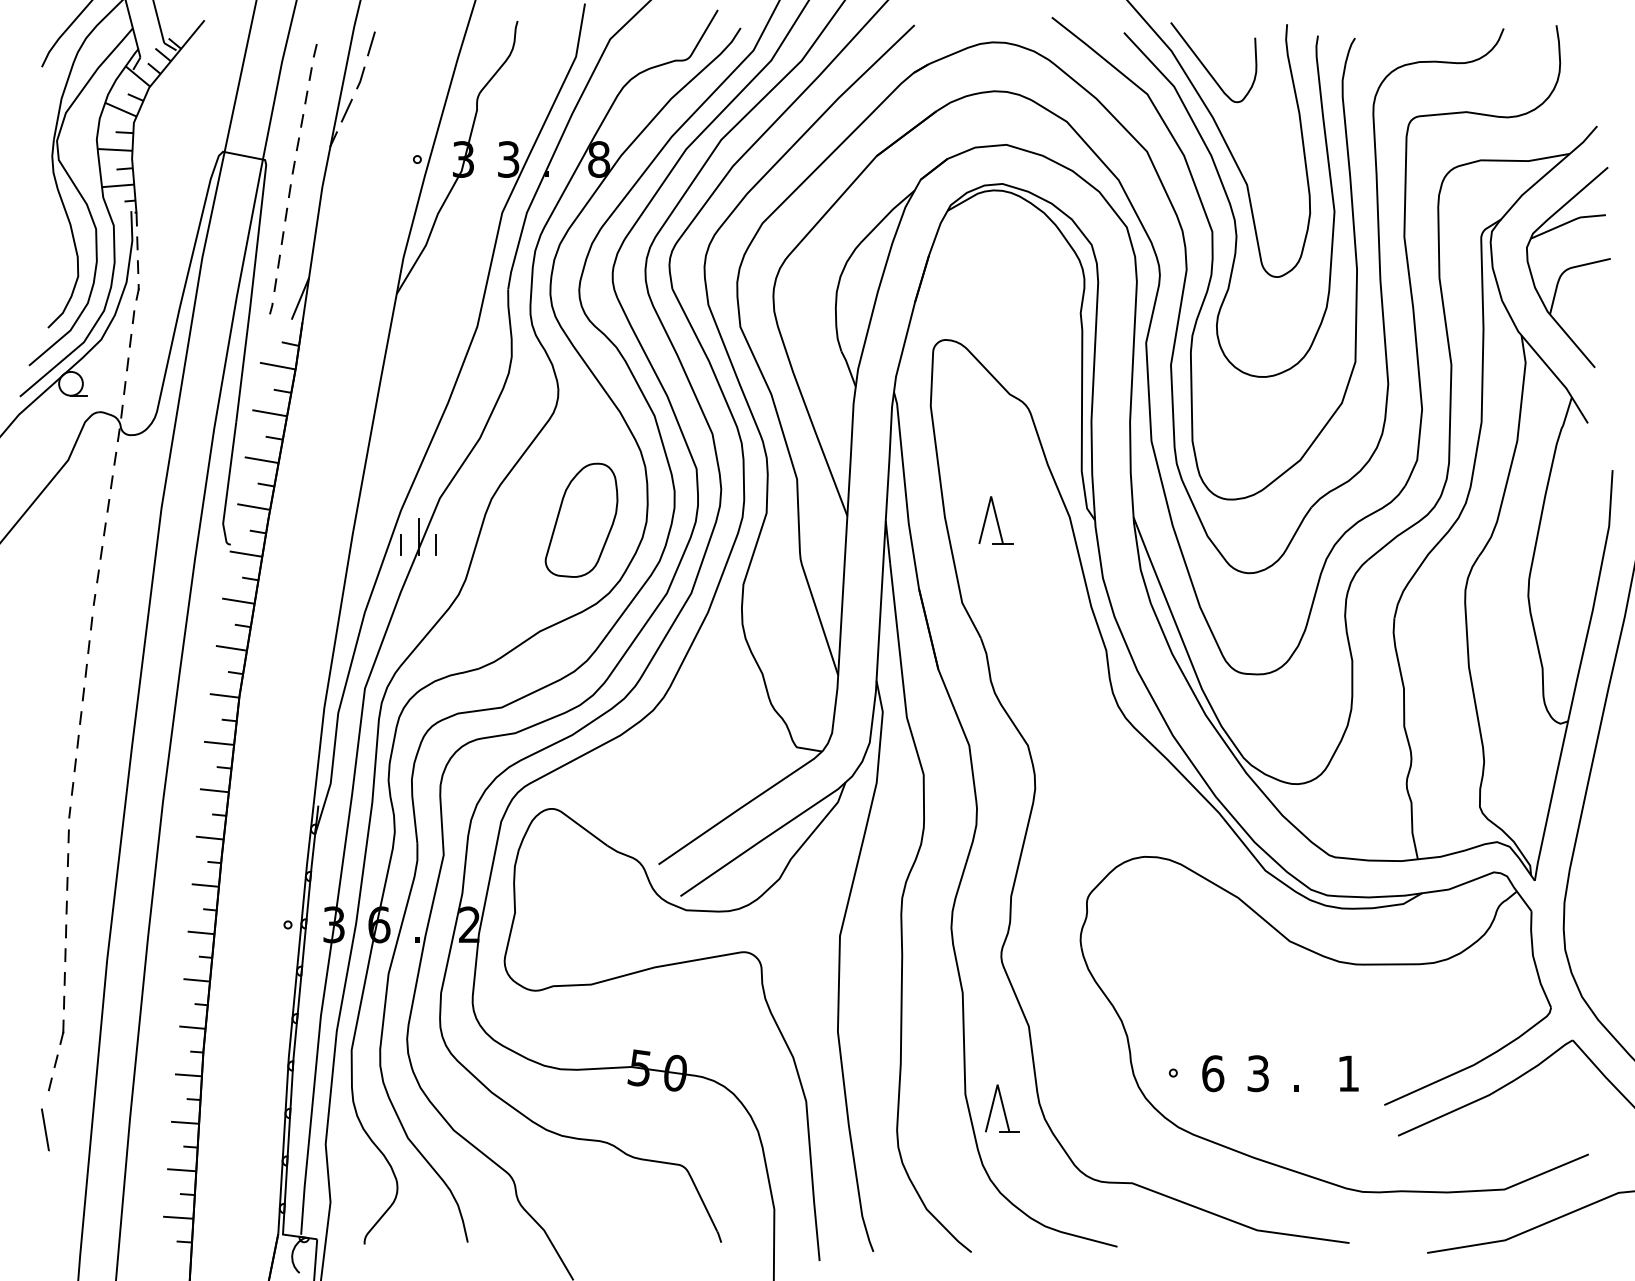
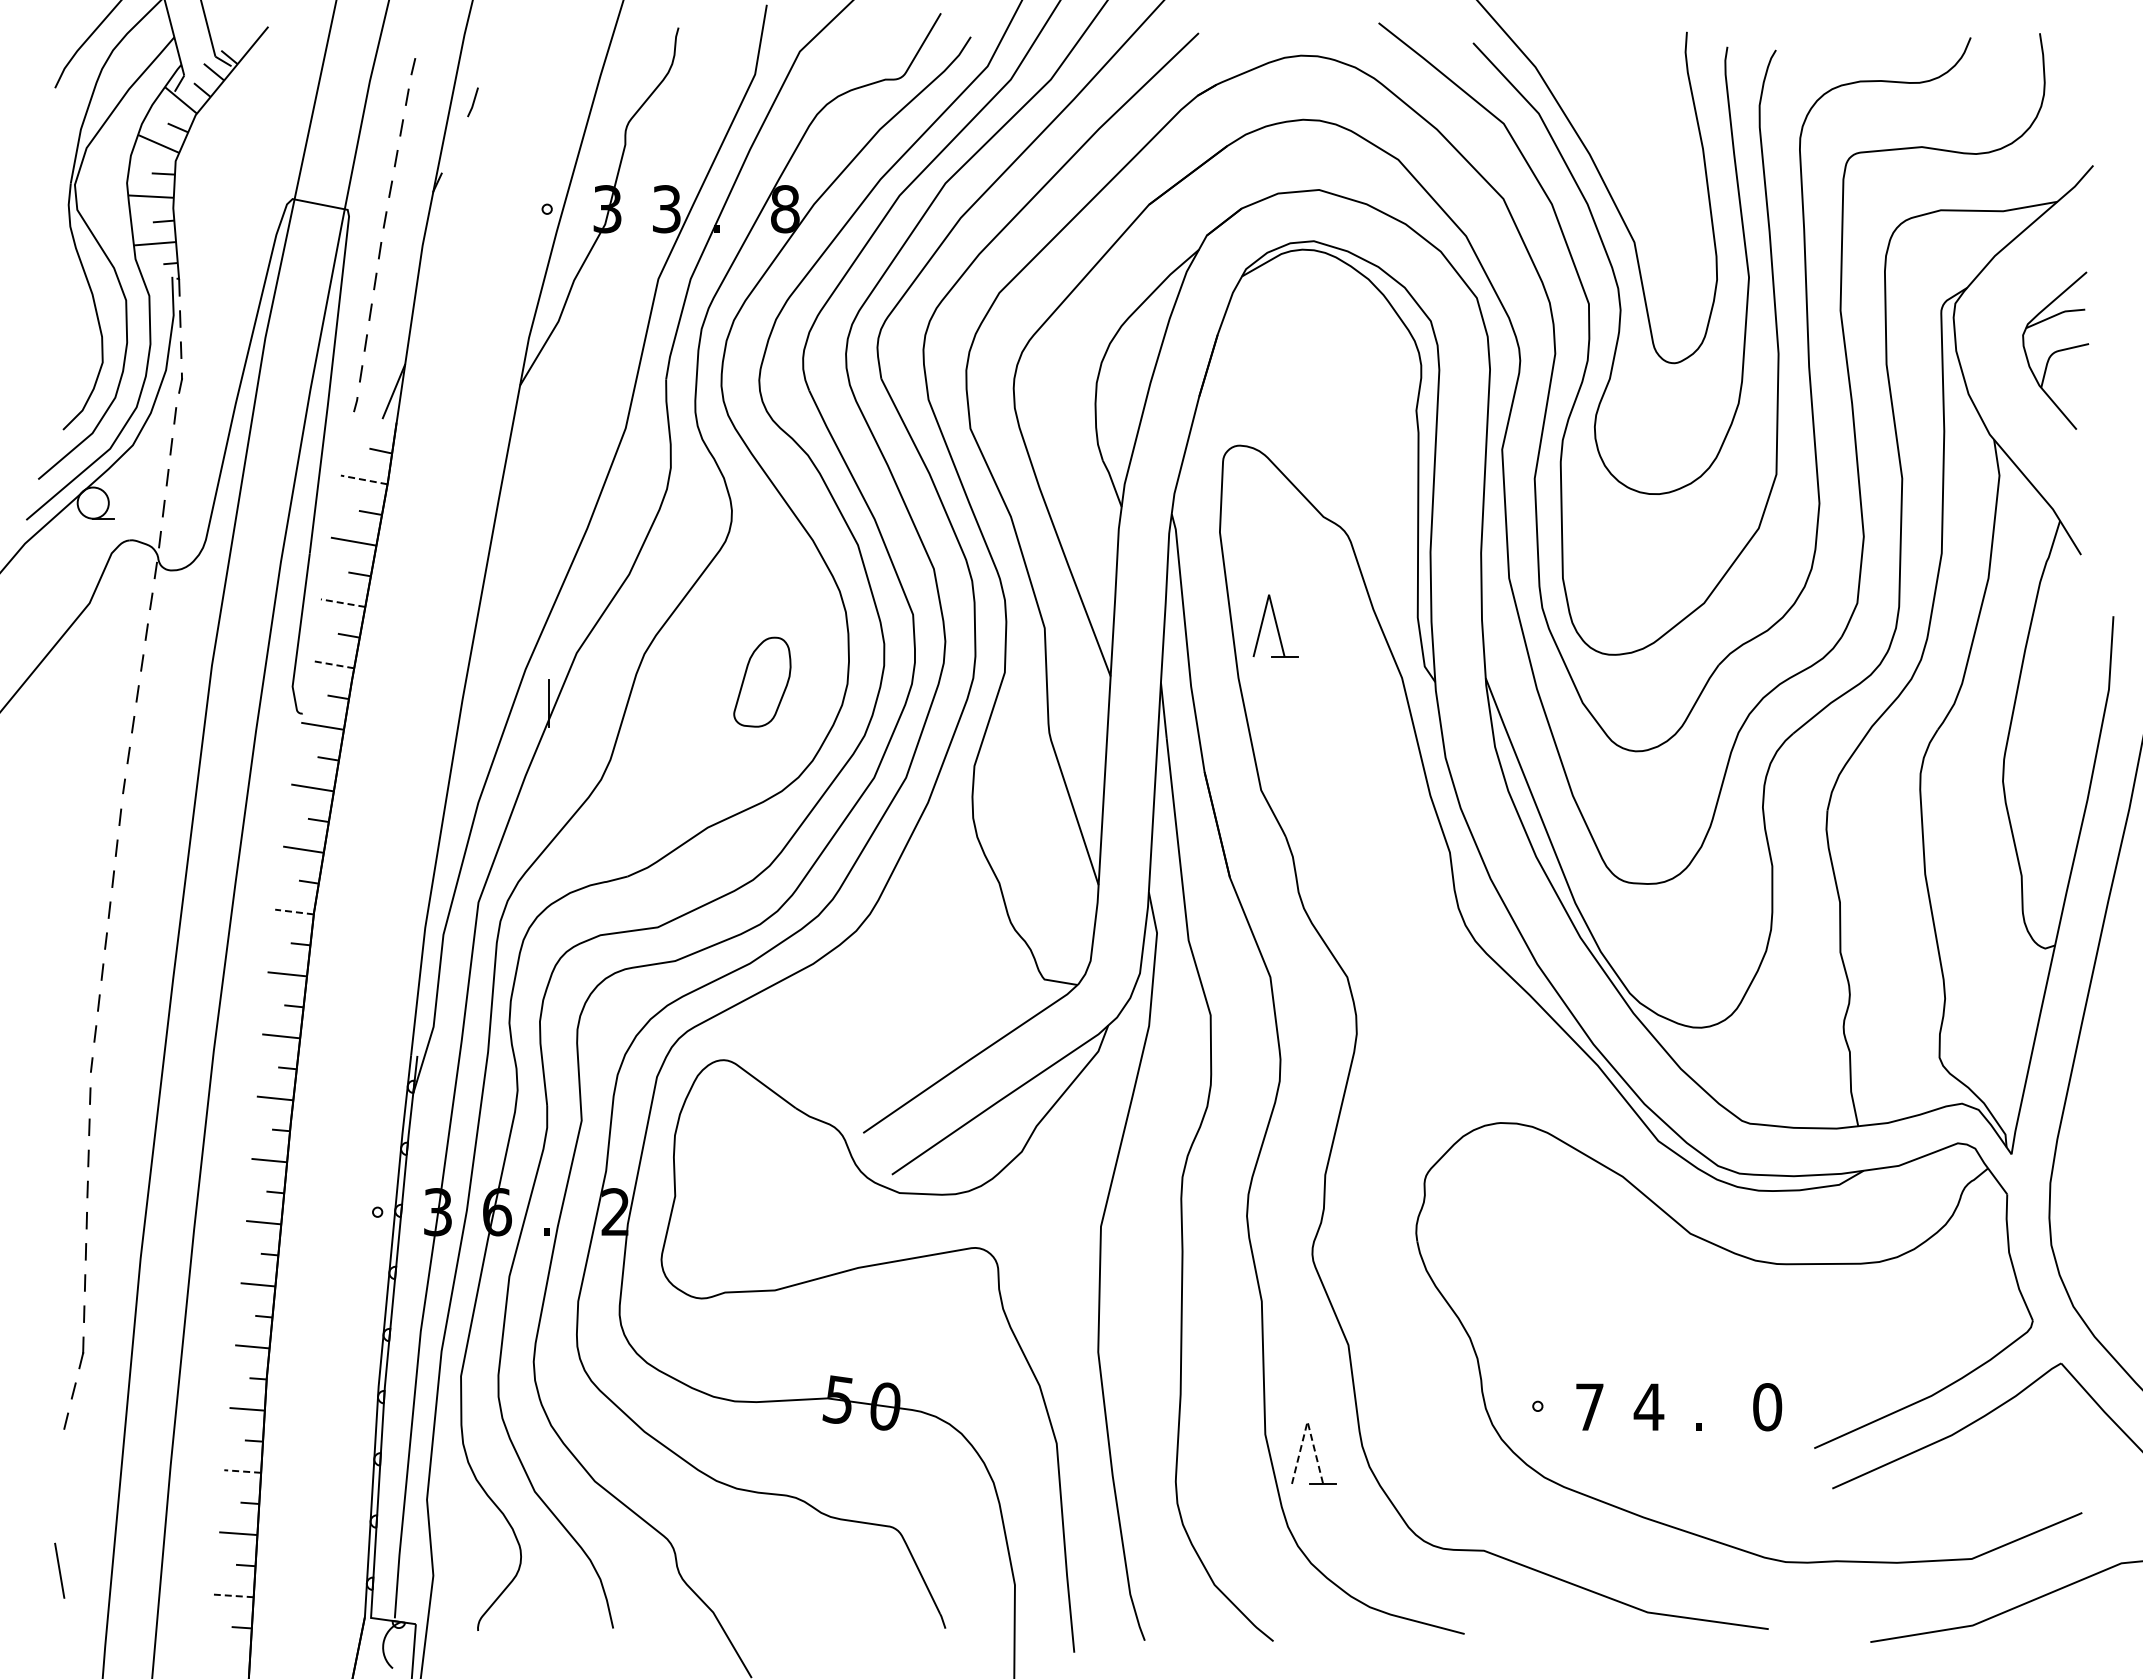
line: (371, 43) -> (486, 57), removed
curve: (1206, 68) -> (1581, 89), removed
line: (346, 110) -> (454, 145), removed
part: (1568, 267) -> (2055, 350), size x0.6
line: (277, 365) -> (364, 479), solid -> dashed
line: (261, 460) -> (343, 603), solid -> dashed
line: (253, 506) -> (332, 664), solid -> dashed
part: (996, 519) -> (1275, 625), moved
part: (581, 520) -> (762, 682), size x0.6
line: (400, 544) -> (525, 713), removed
line: (436, 544) -> (572, 713), removed
line: (224, 695) -> (294, 911), solid -> dashed
text: (1212, 1073) -> (1589, 1407), 6 -> 7
text: (1257, 1073) -> (1648, 1407), 3 -> 4
text: (1348, 1073) -> (1767, 1407), 1 -> 0
line: (997, 1084) -> (1307, 1421), solid -> dashed
line: (184, 1122) -> (242, 1471), solid -> dashed
line: (45, 1129) -> (59, 1570), moved
line: (178, 1217) -> (233, 1595), solid -> dashed

